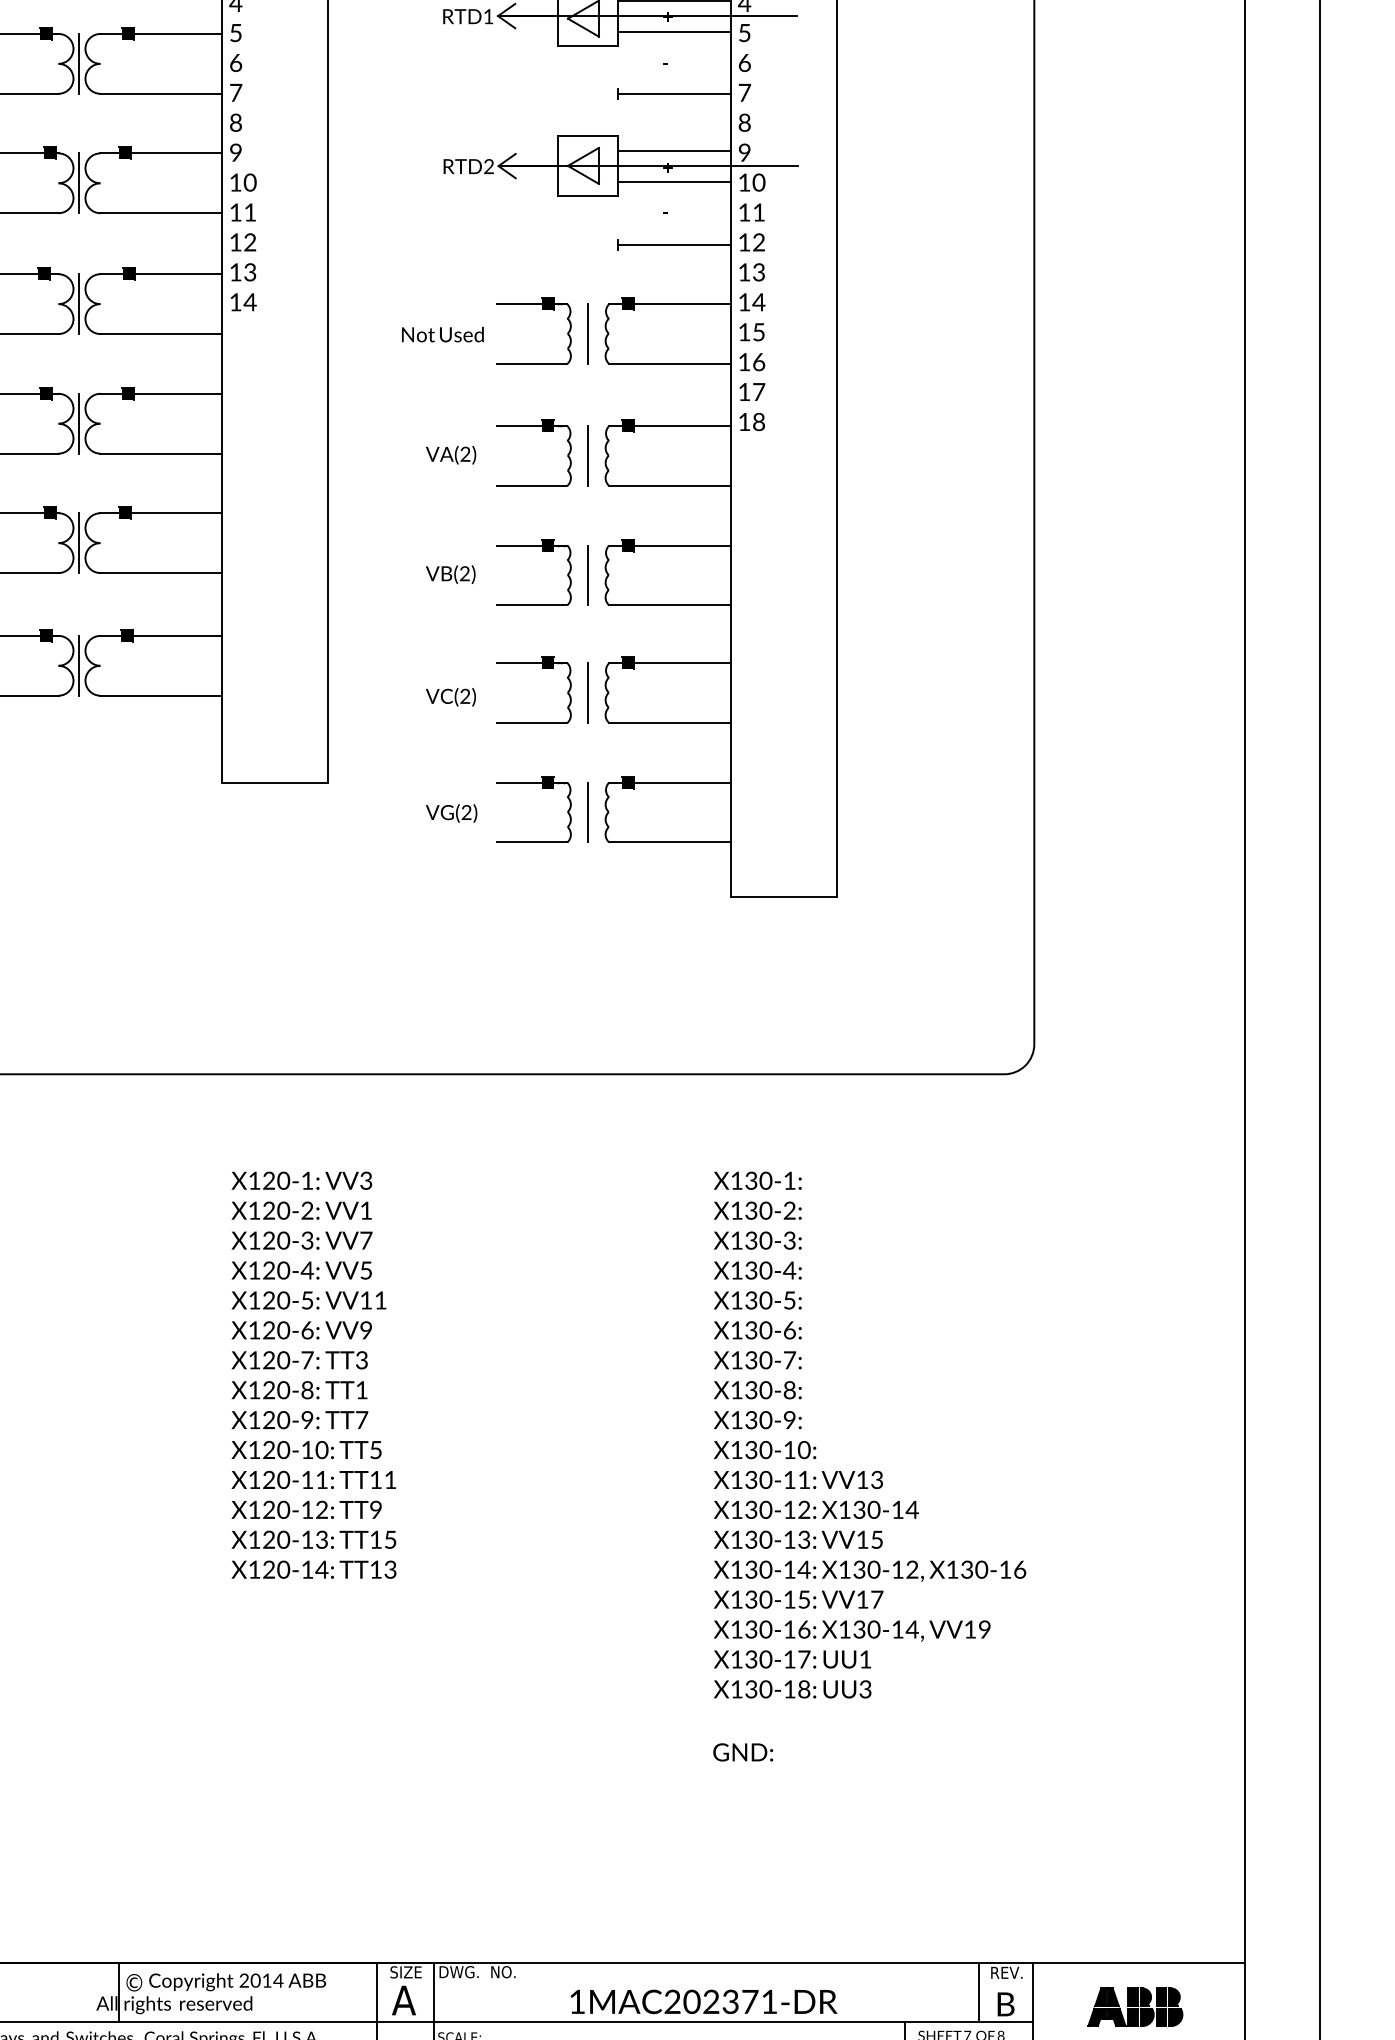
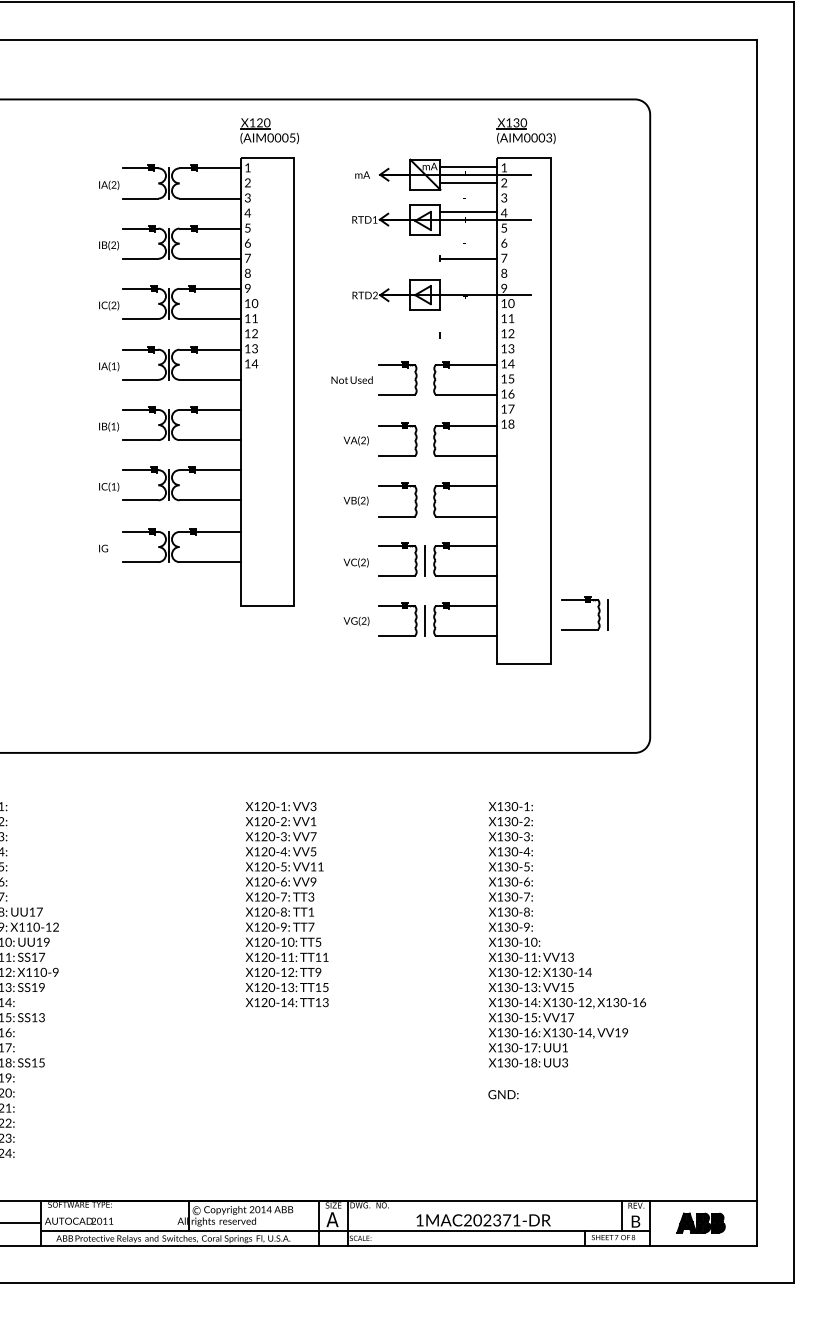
line: (673, 31) -> (468, 227), removed
line: (673, 150) -> (468, 287), removed
line: (673, 182) -> (468, 303), removed
line: (673, 246) -> (468, 335), removed
line: (588, 333) -> (425, 379), removed
line: (588, 456) -> (425, 441), removed
line: (588, 575) -> (425, 501), removed
part: (905, 775) -> (585, 602), added

